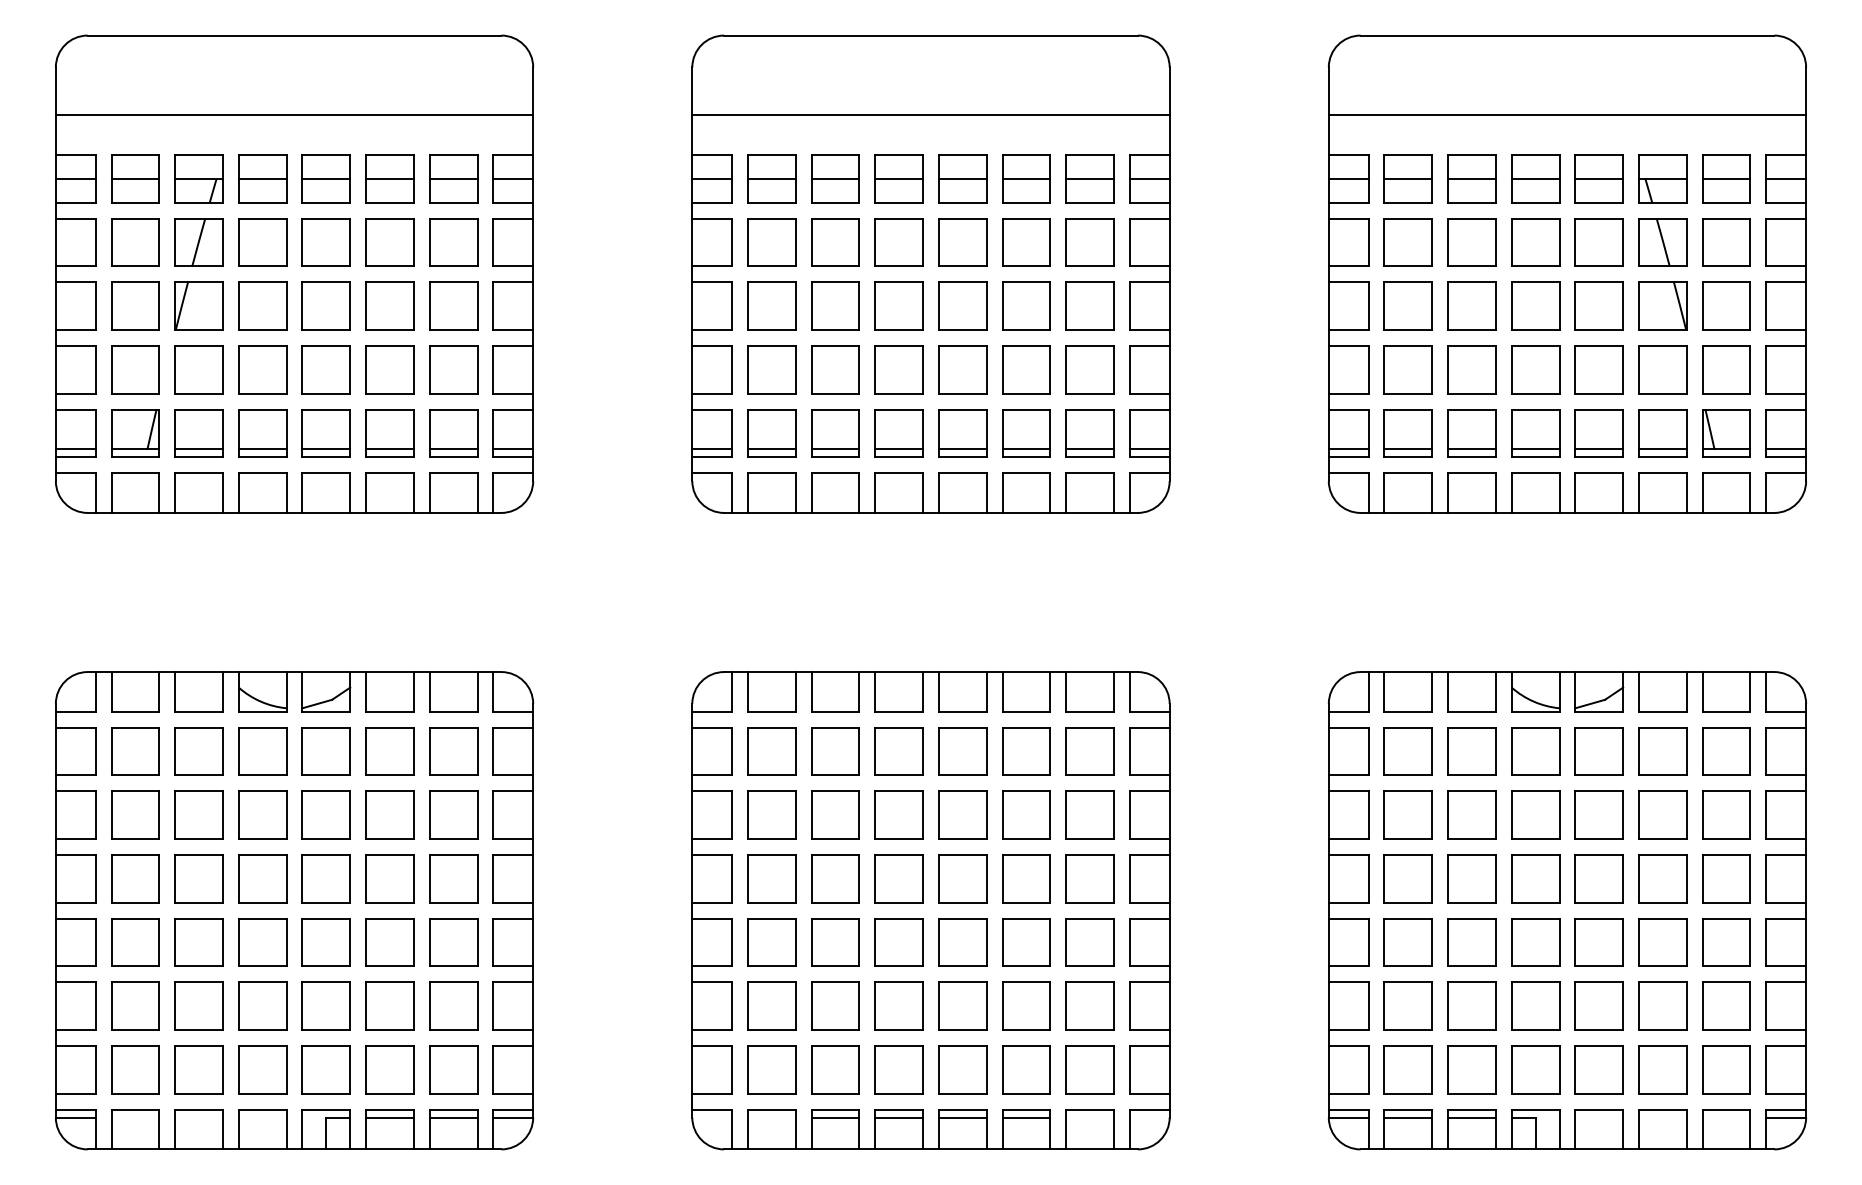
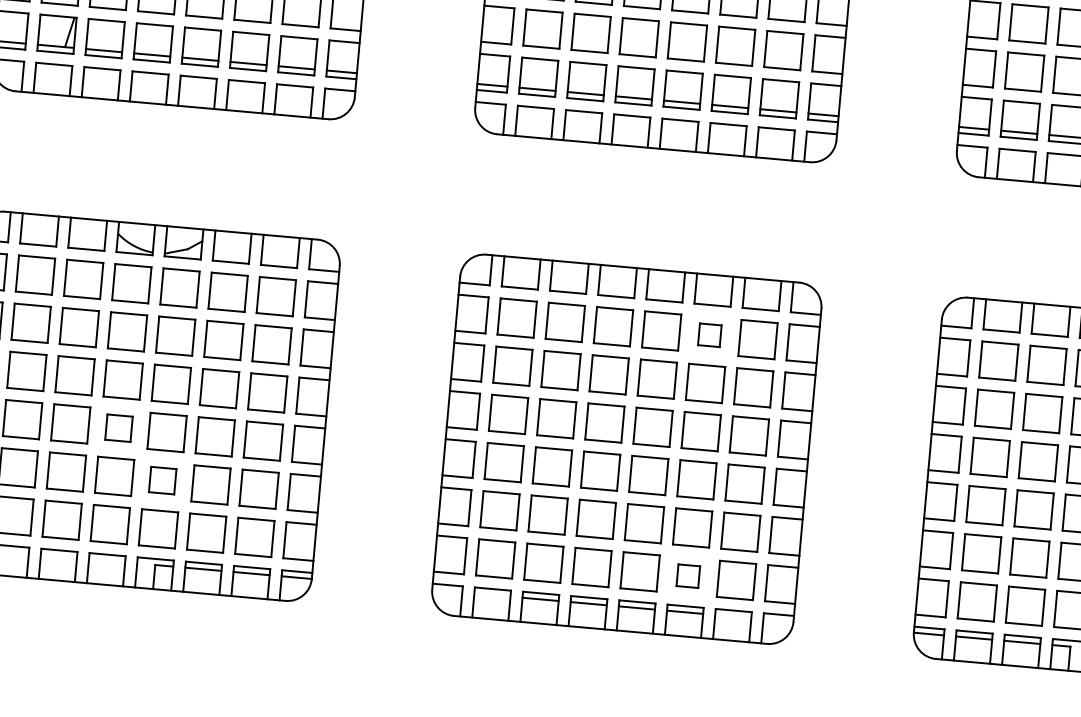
part: (1026, 751) -> (709, 335), size x0.6
part: (262, 942) -> (118, 428), size x0.7
part: (325, 1005) -> (162, 480), size x0.7
part: (1026, 1069) -> (688, 575), size x0.6

